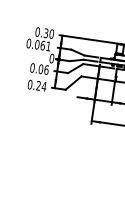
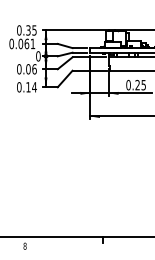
text: (51, 34) -> (34, 30), 0.30 -> 0.35
text: (38, 86) -> (28, 87), 0.24 -> 0.14

